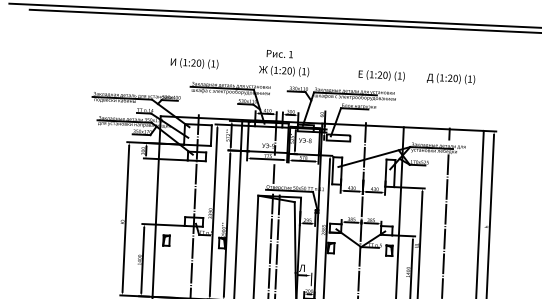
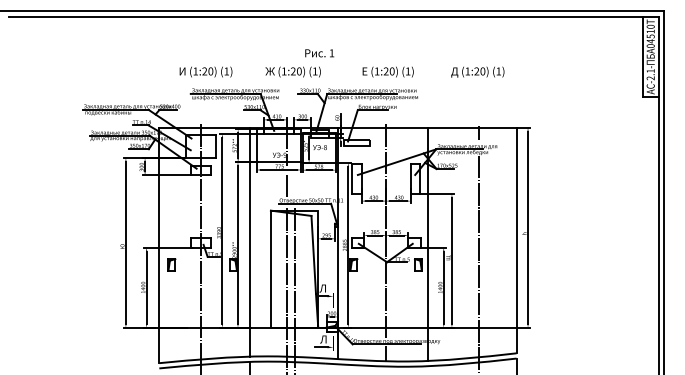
text: (279, 54) -> (319, 53), moved
text: (194, 63) -> (205, 71), moved
text: (381, 75) -> (387, 71), moved

